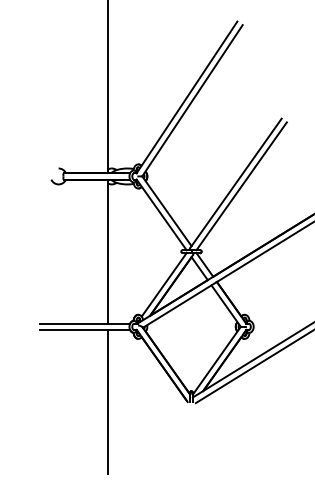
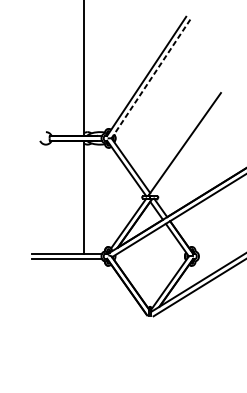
line: (192, 100) -> (150, 78), solid -> dashed
line: (241, 186) -> (189, 146), removed
line: (107, 401) -> (84, 315), removed

